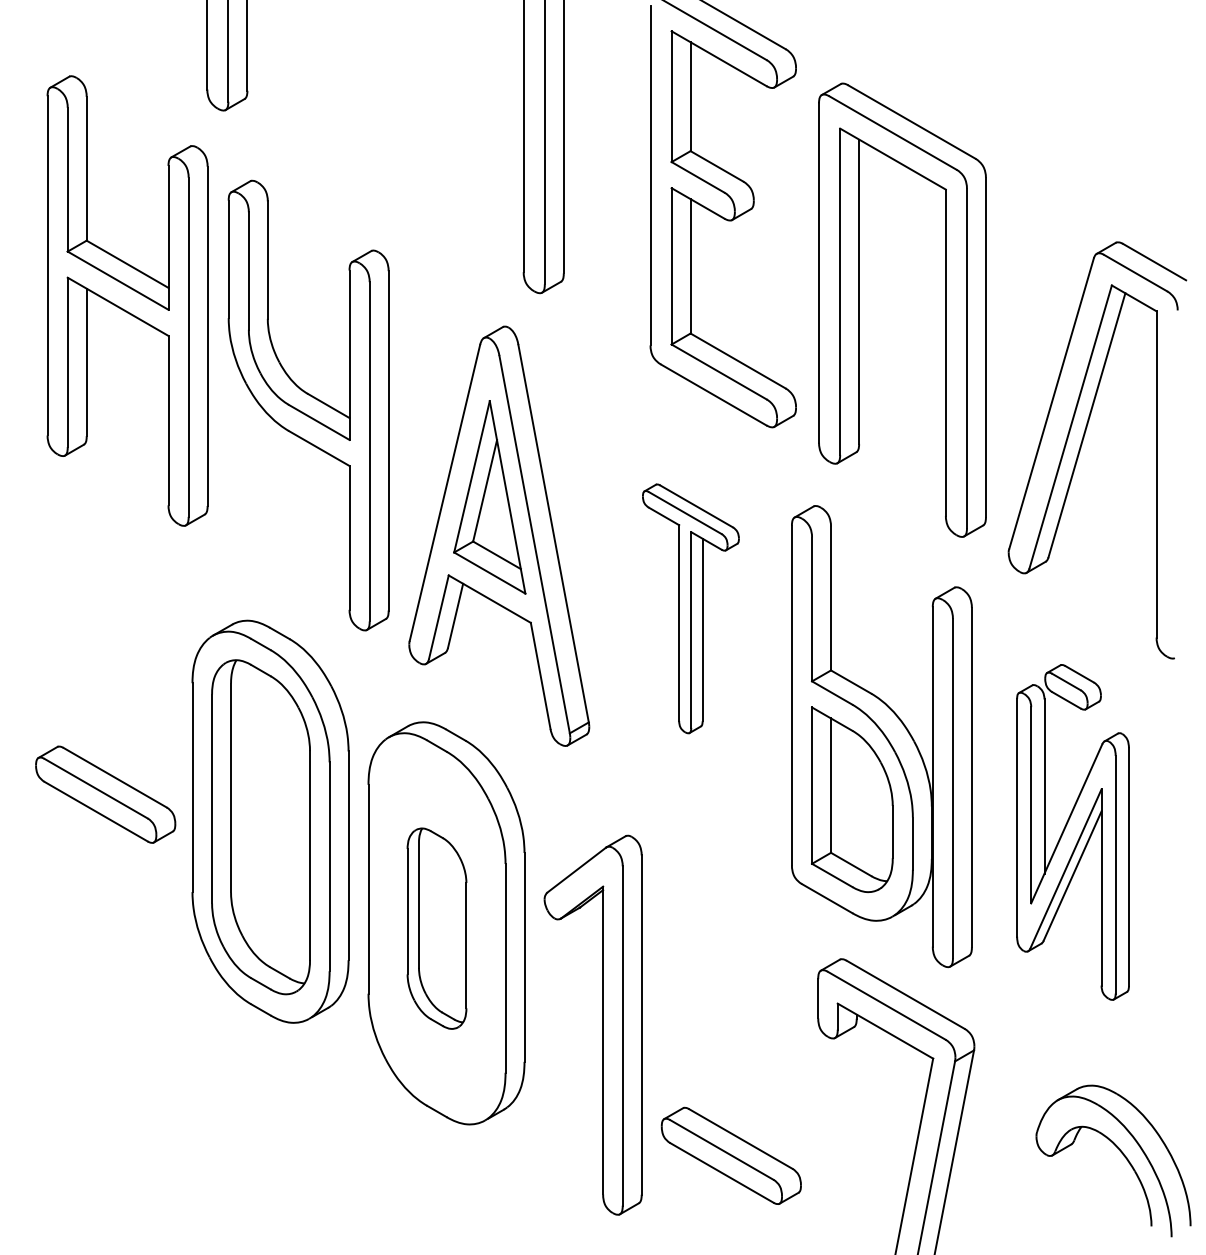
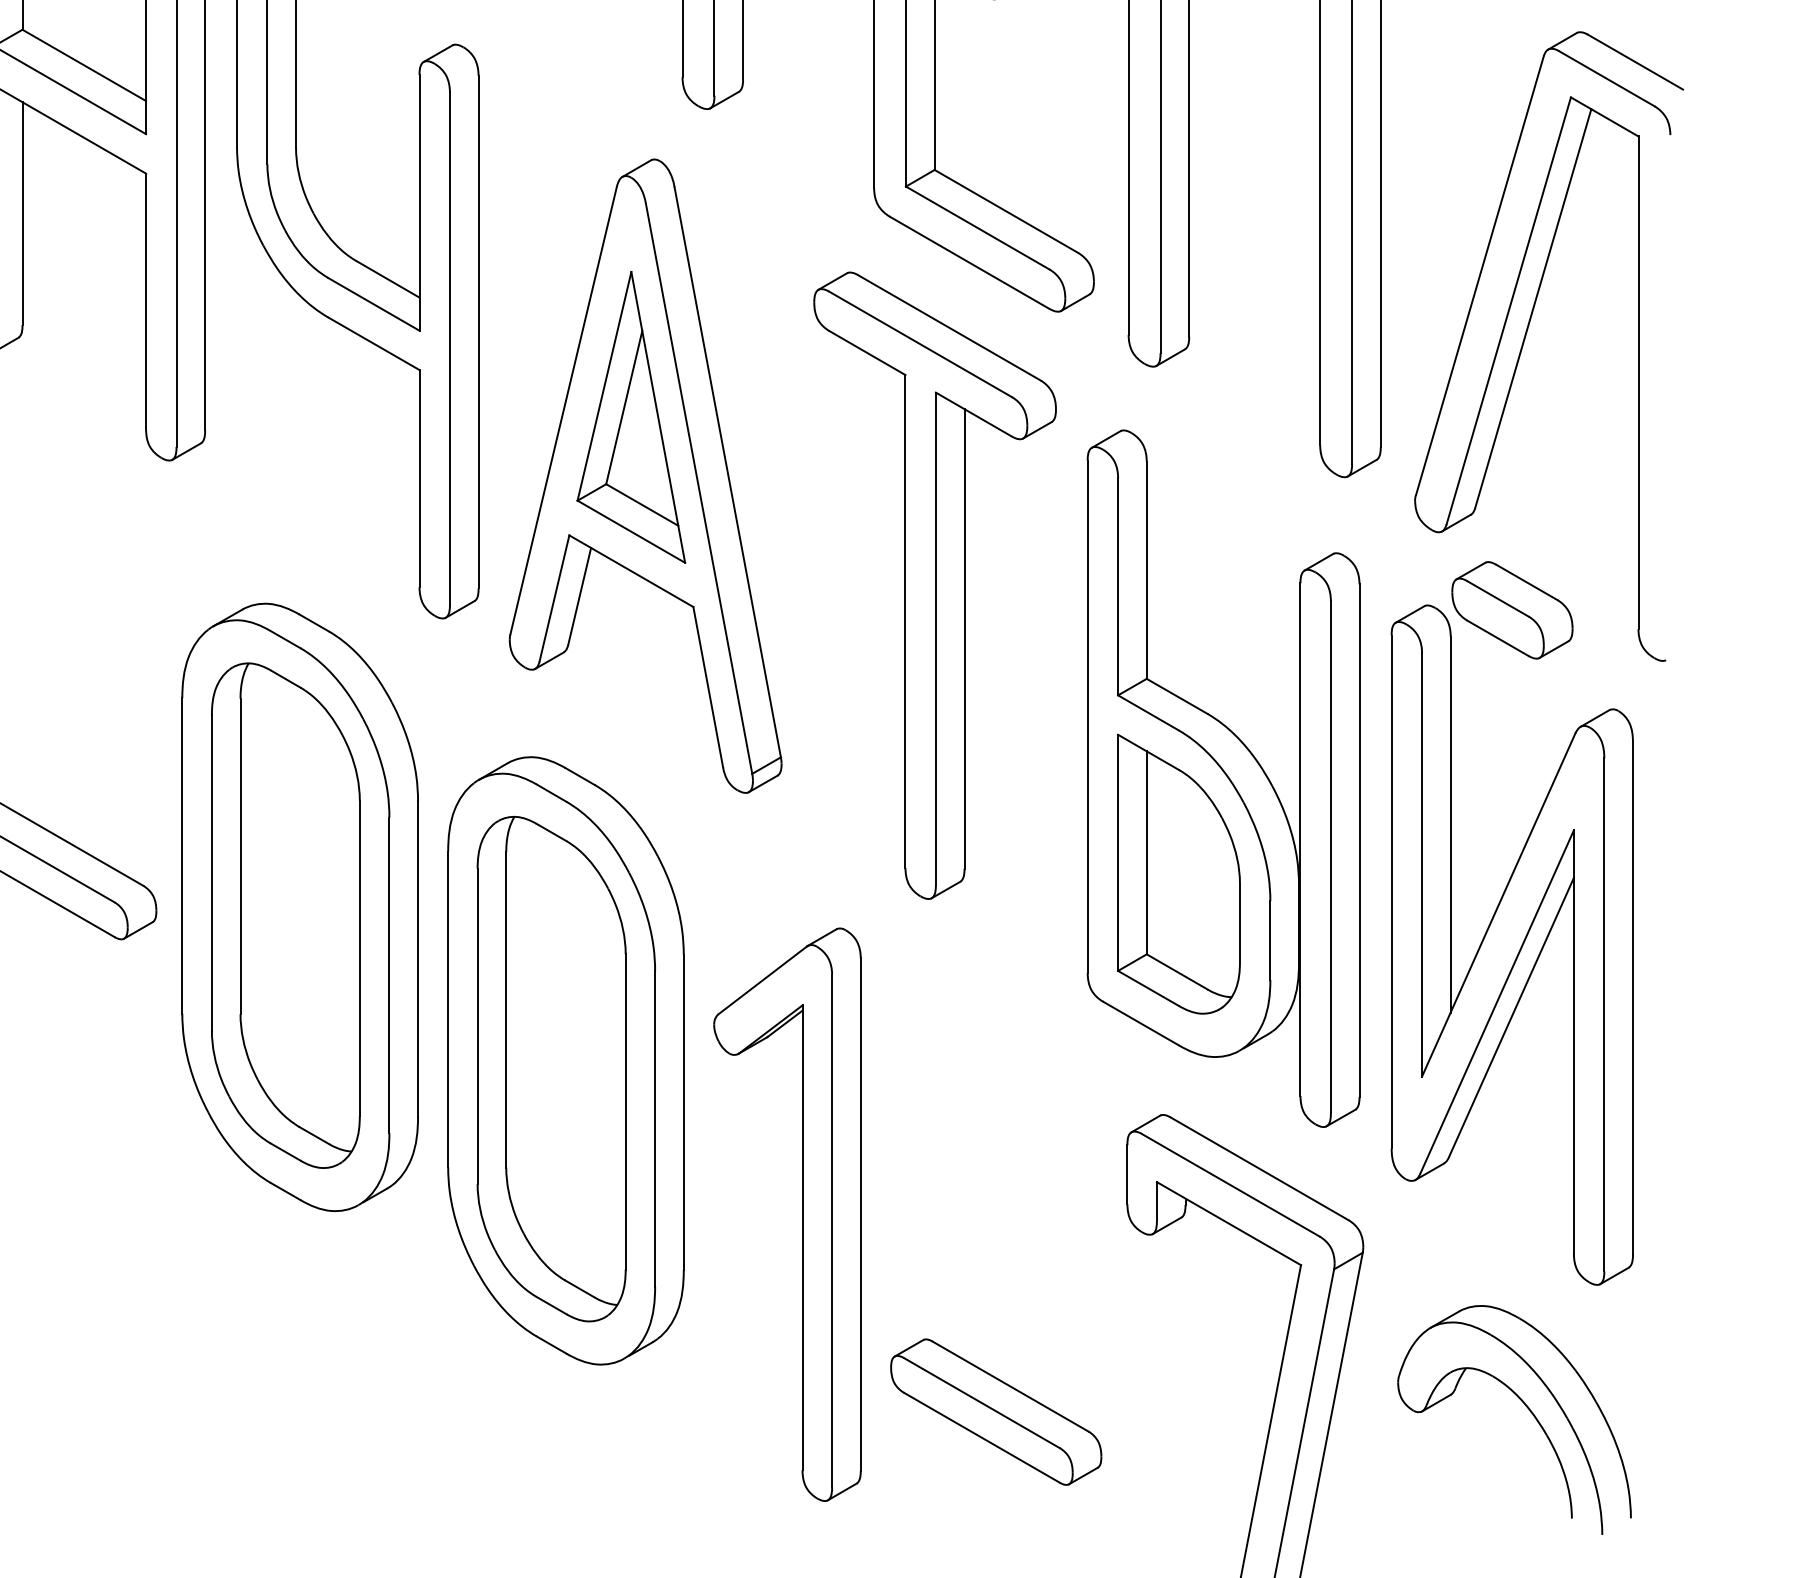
part: (690, 608) -> (934, 585), size x1.67
part: (1072, 832) -> (1511, 923), size x1.43
part: (436, 928) -> (550, 1068), size x1.67
part: (1120, 1152) -> (1525, 1406), moved

